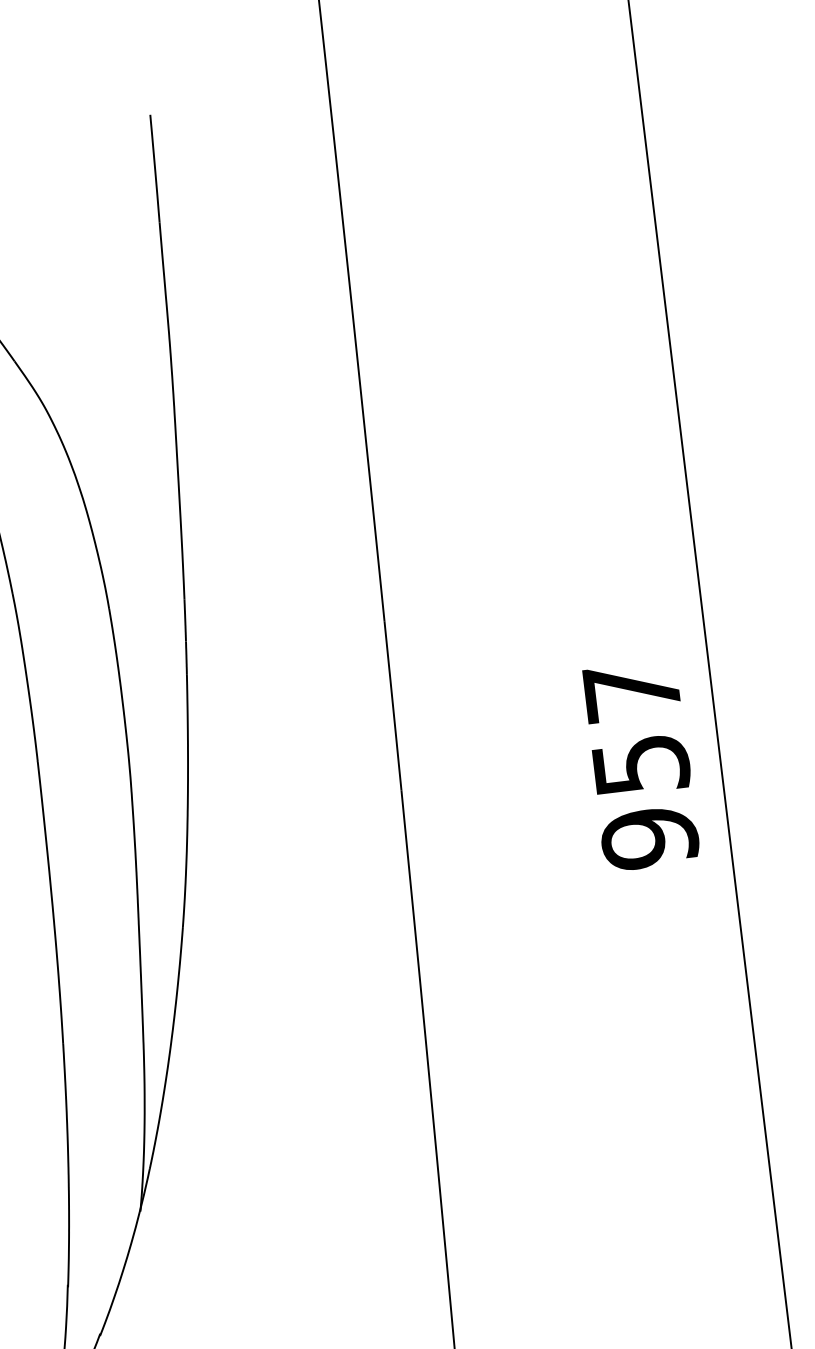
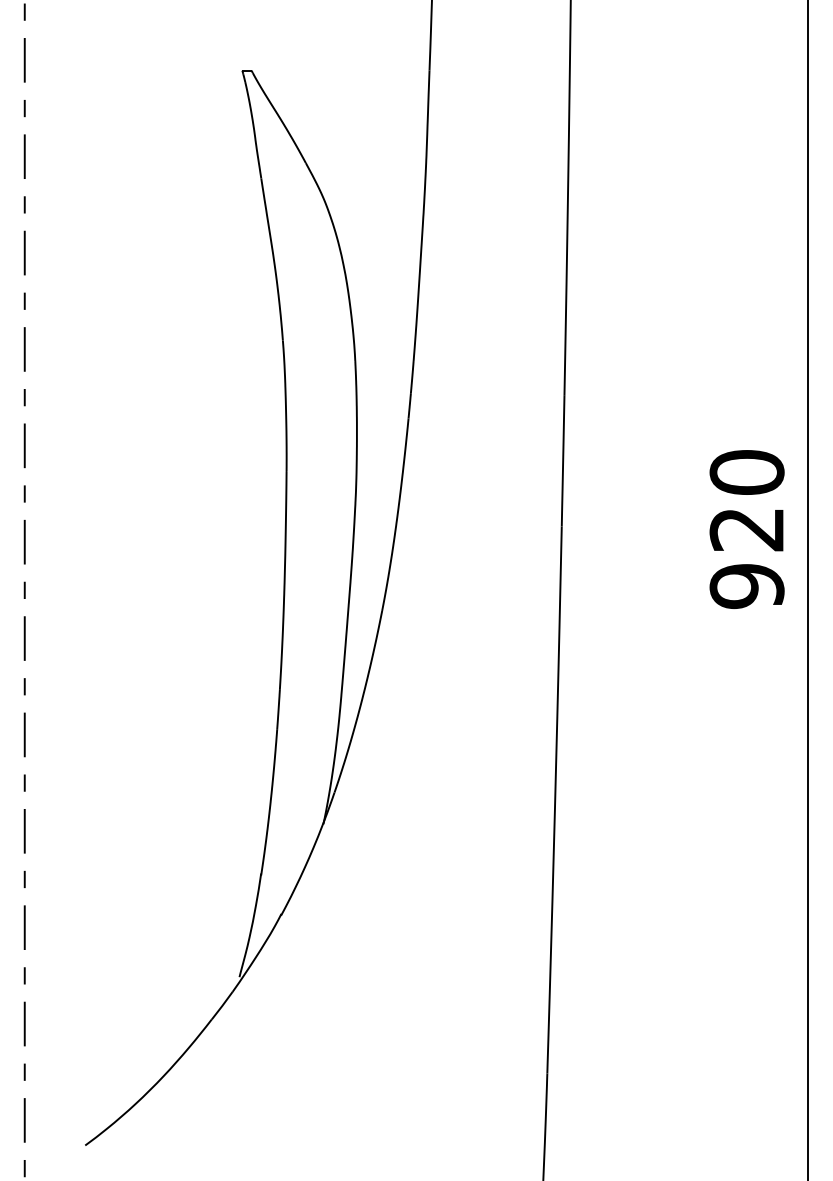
text: (635, 727) -> (746, 500), 957 -> 920

